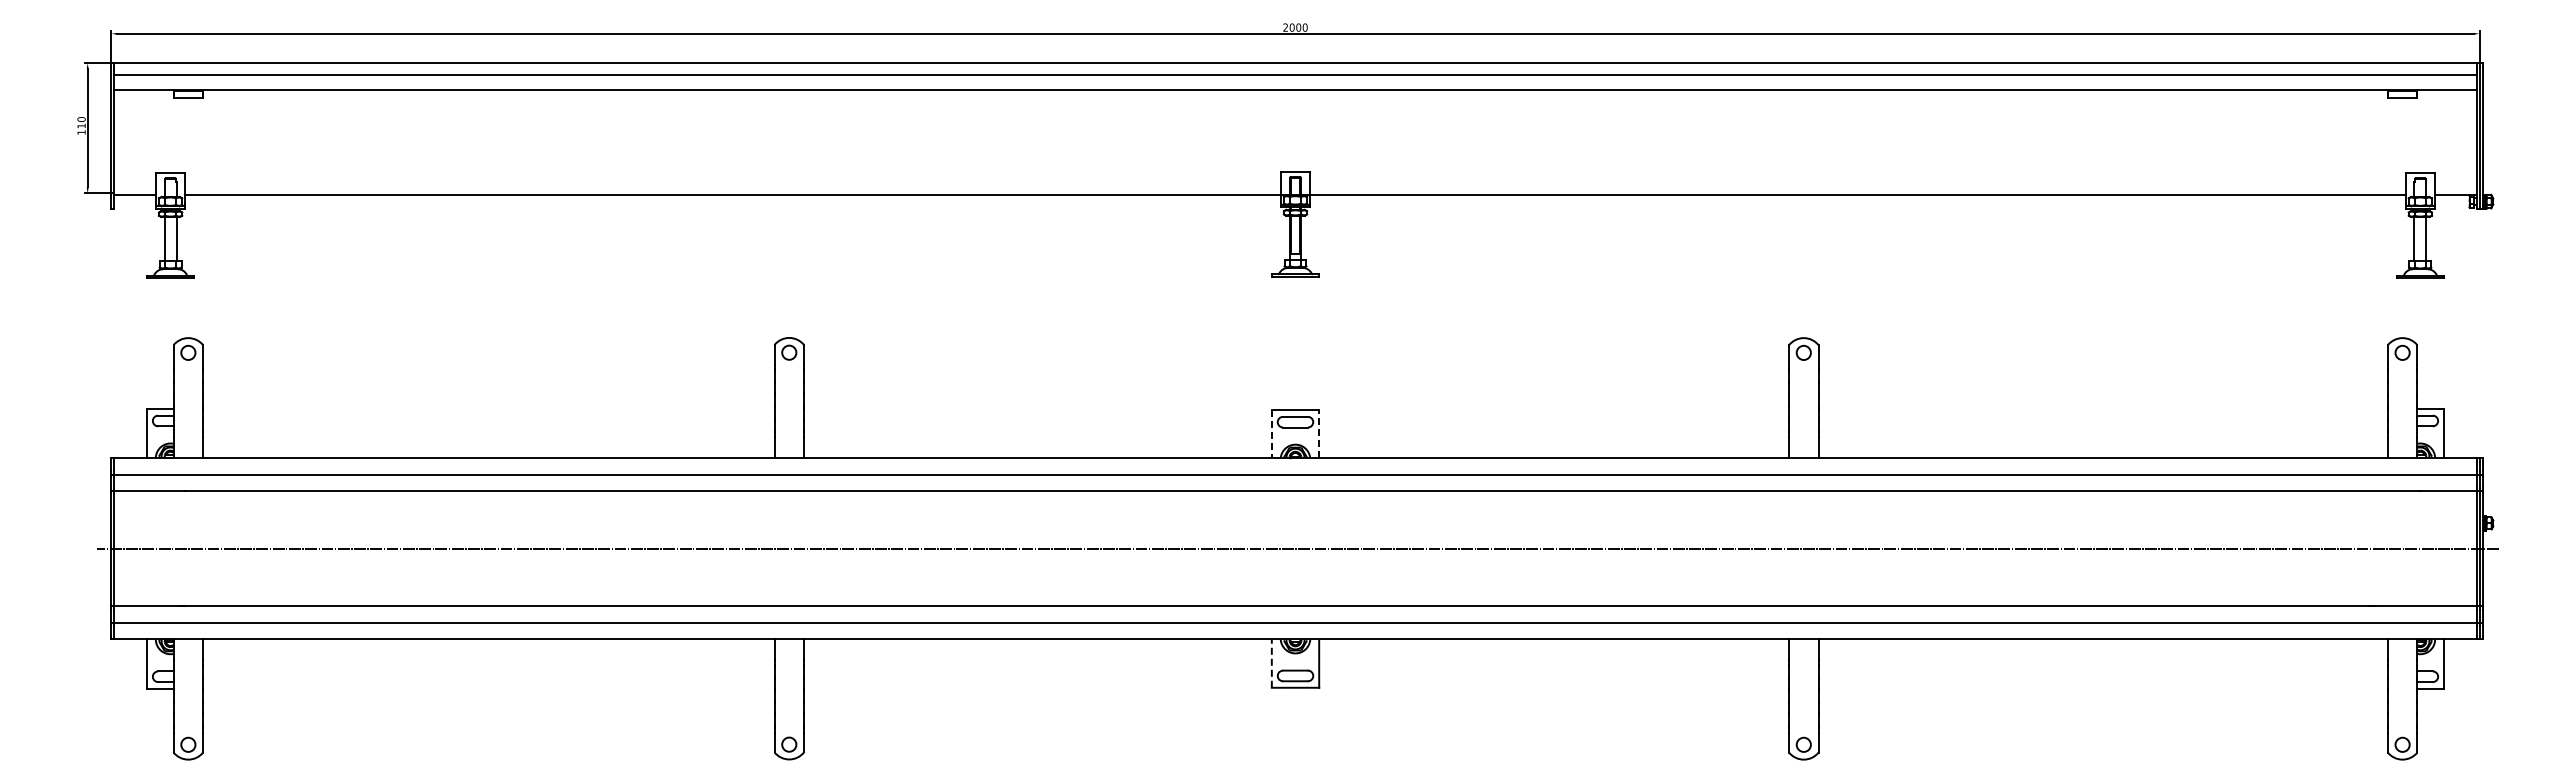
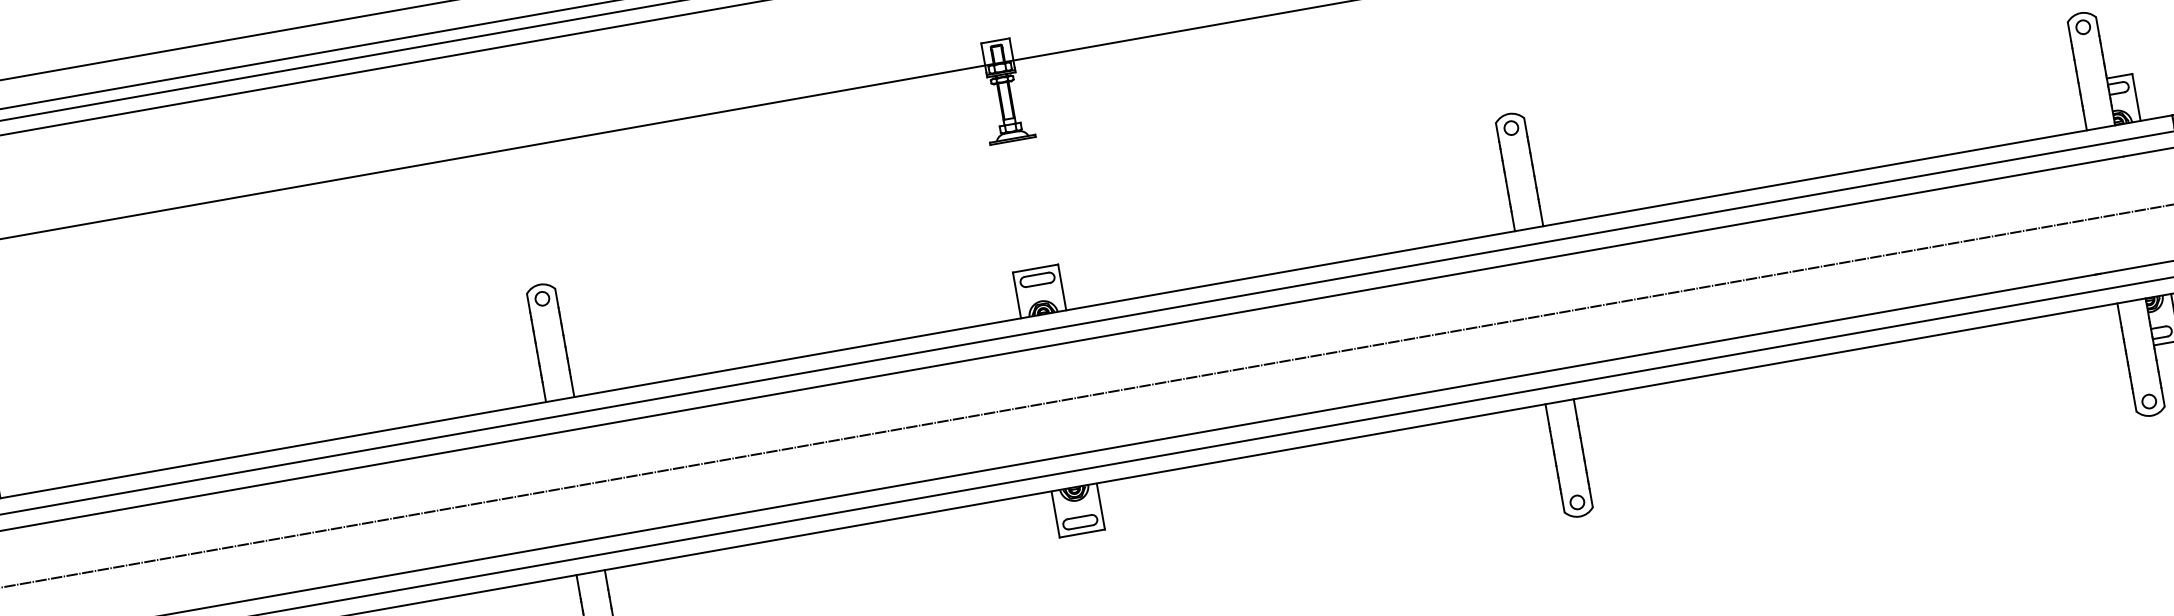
line: (1271, 434) -> (1016, 295), dashed -> solid
line: (1319, 434) -> (1062, 287), dashed -> solid
line: (1271, 663) -> (1055, 514), dashed -> solid

